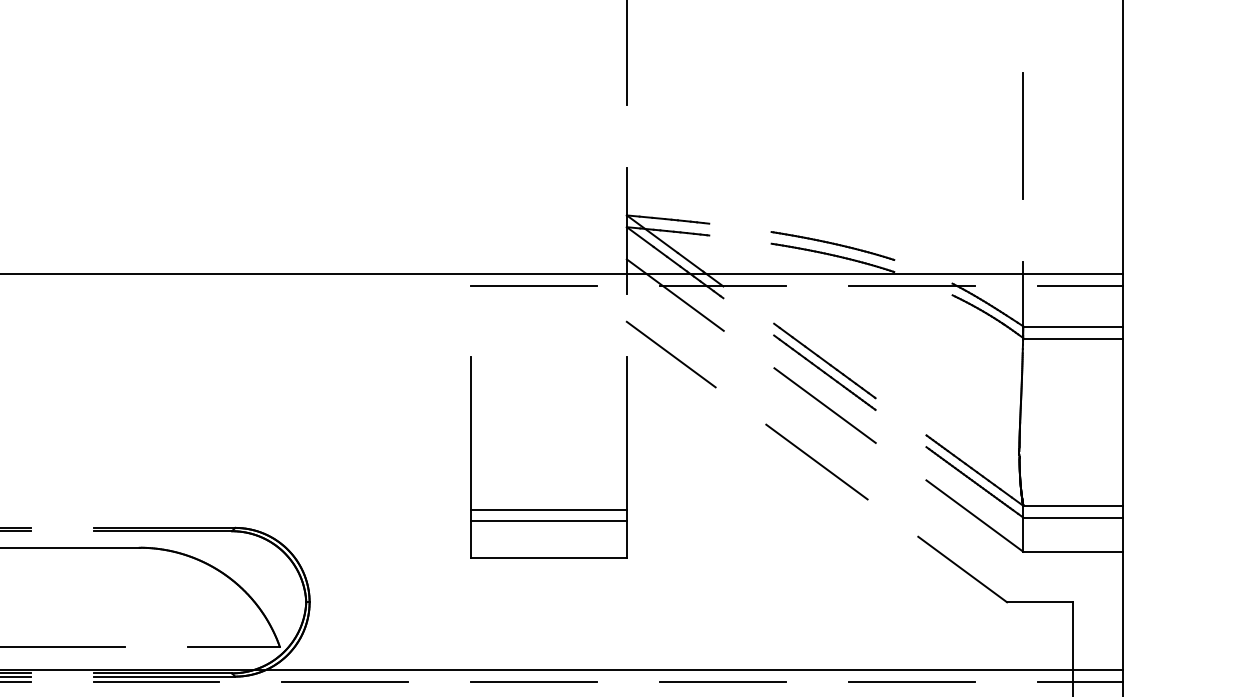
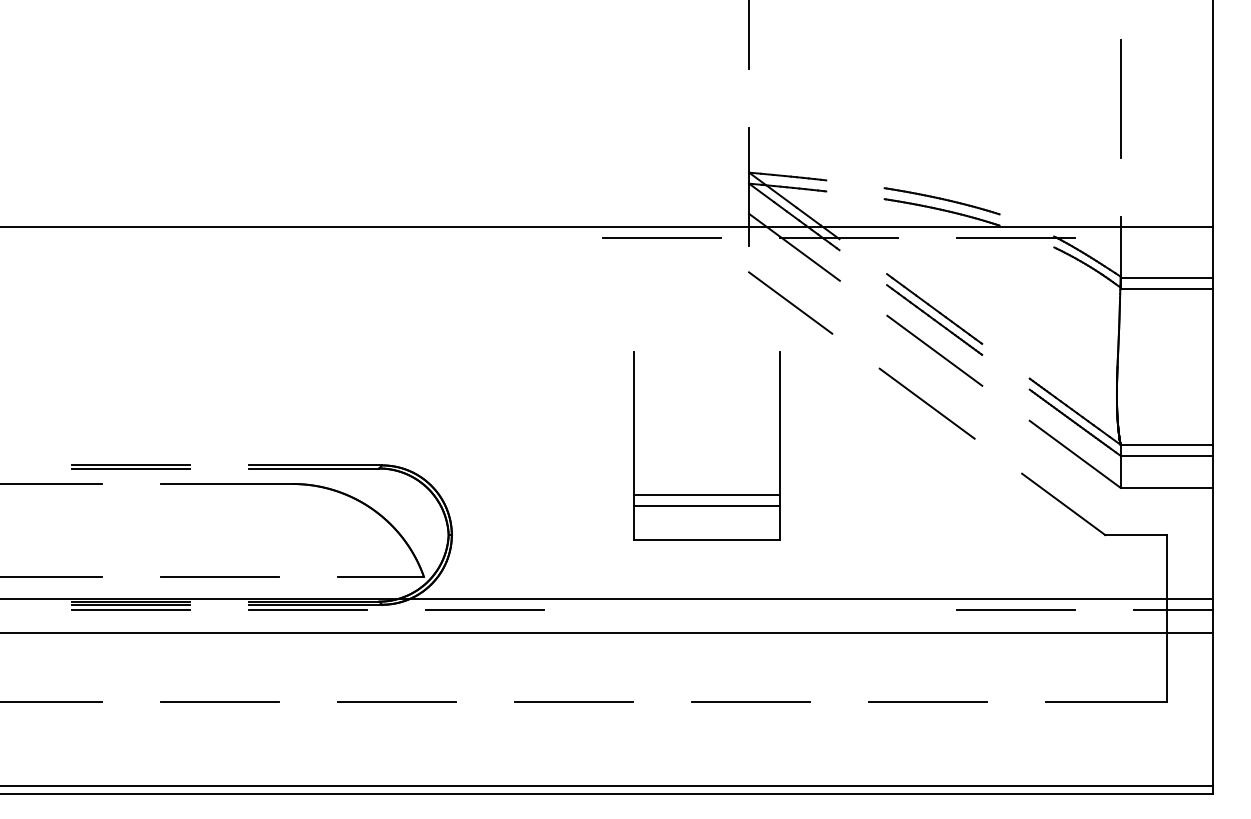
line: (1079, 285) -> (1173, 238), removed
part: (548, 508) -> (706, 494), moved
line: (534, 681) -> (662, 609), removed
line: (722, 681) -> (838, 609), removed

